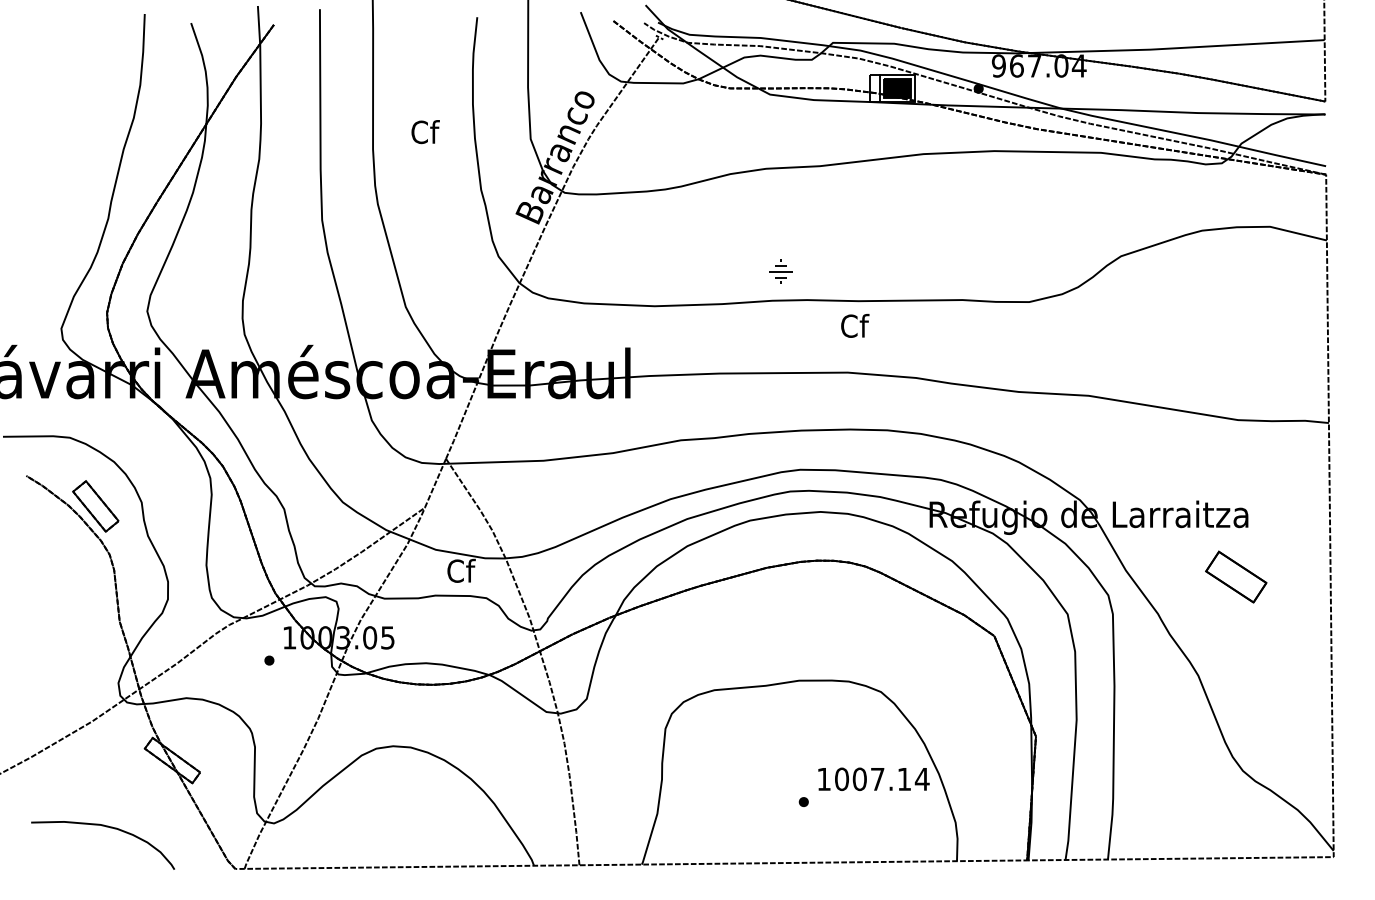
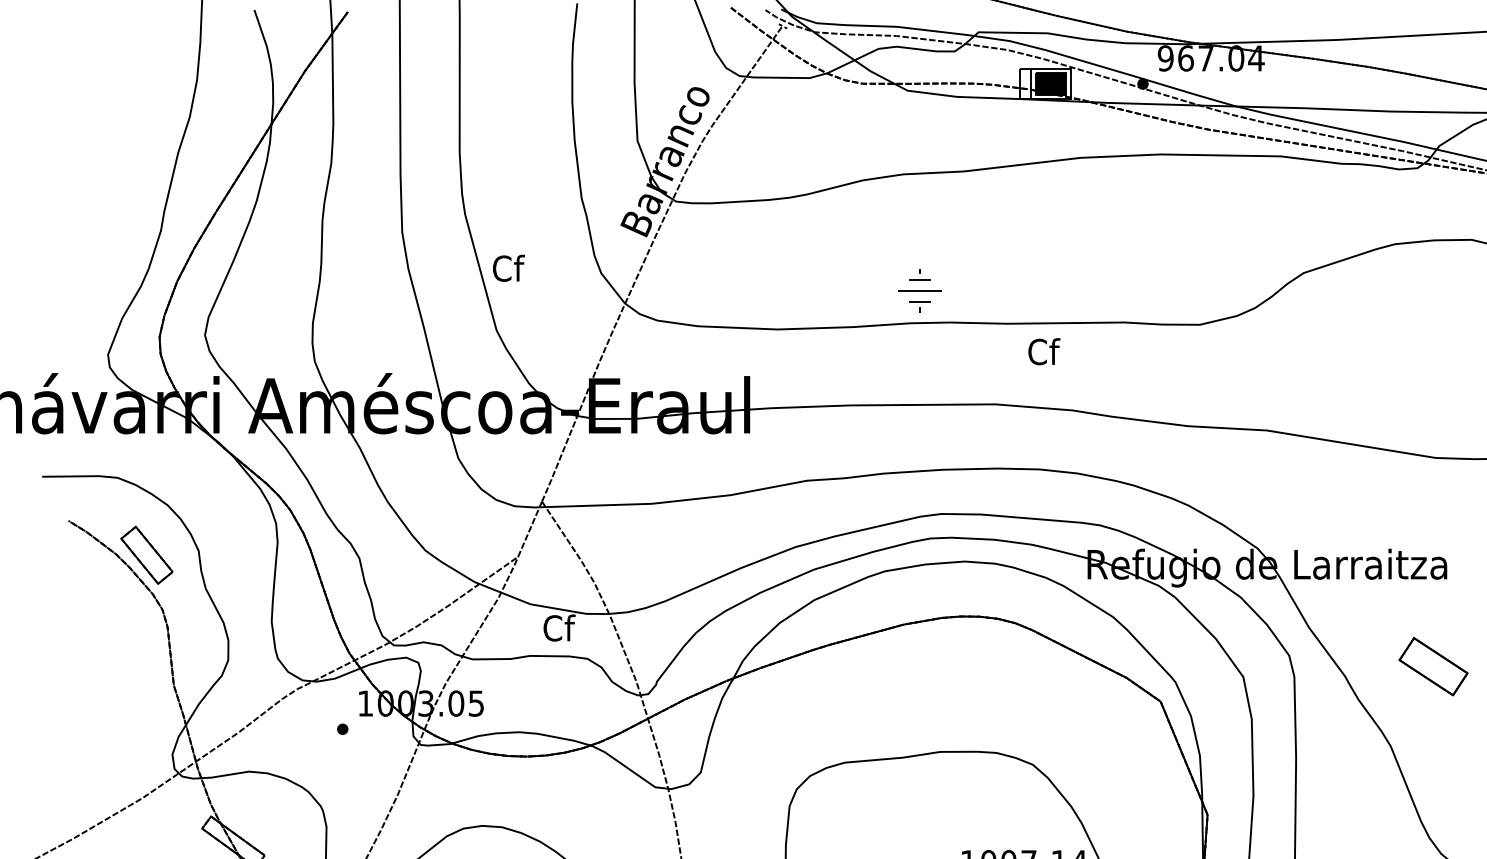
text: (425, 132) -> (508, 268), moved
part: (780, 271) -> (919, 290), size x1.6
text: (855, 325) -> (1044, 351), moved
part: (1236, 576) -> (1433, 665), moved

